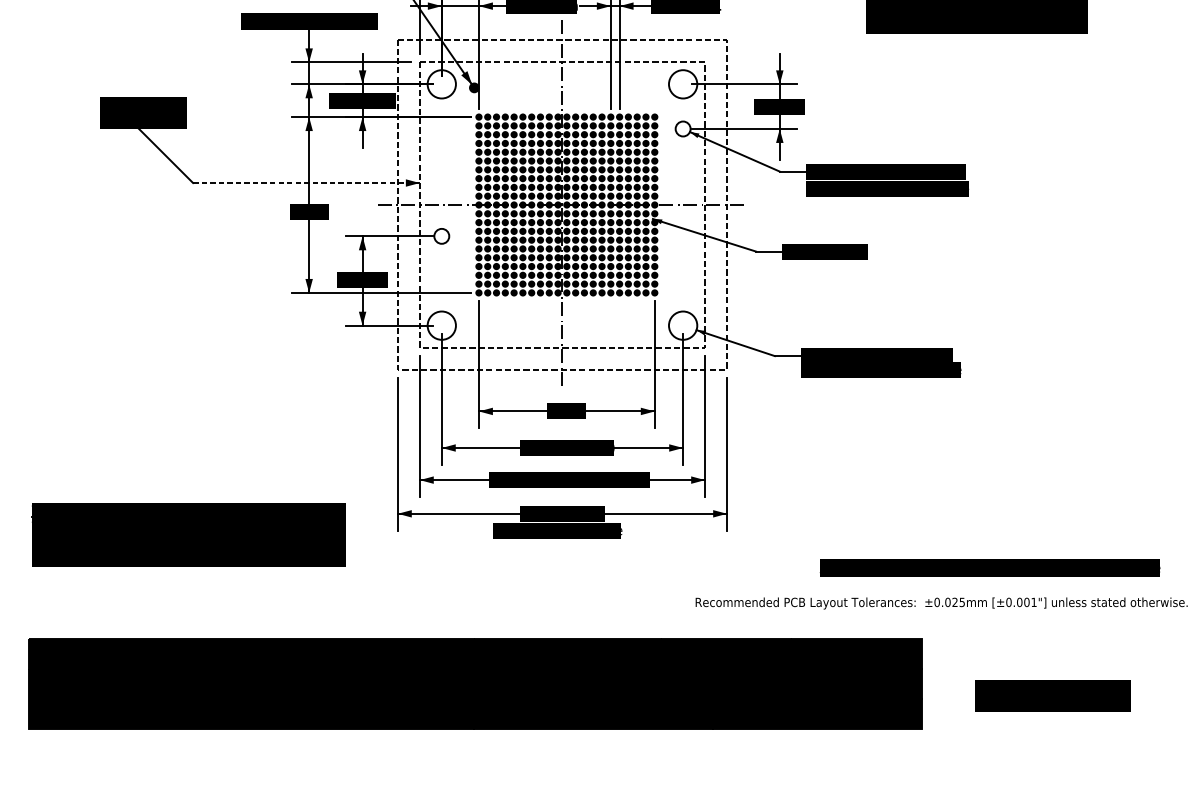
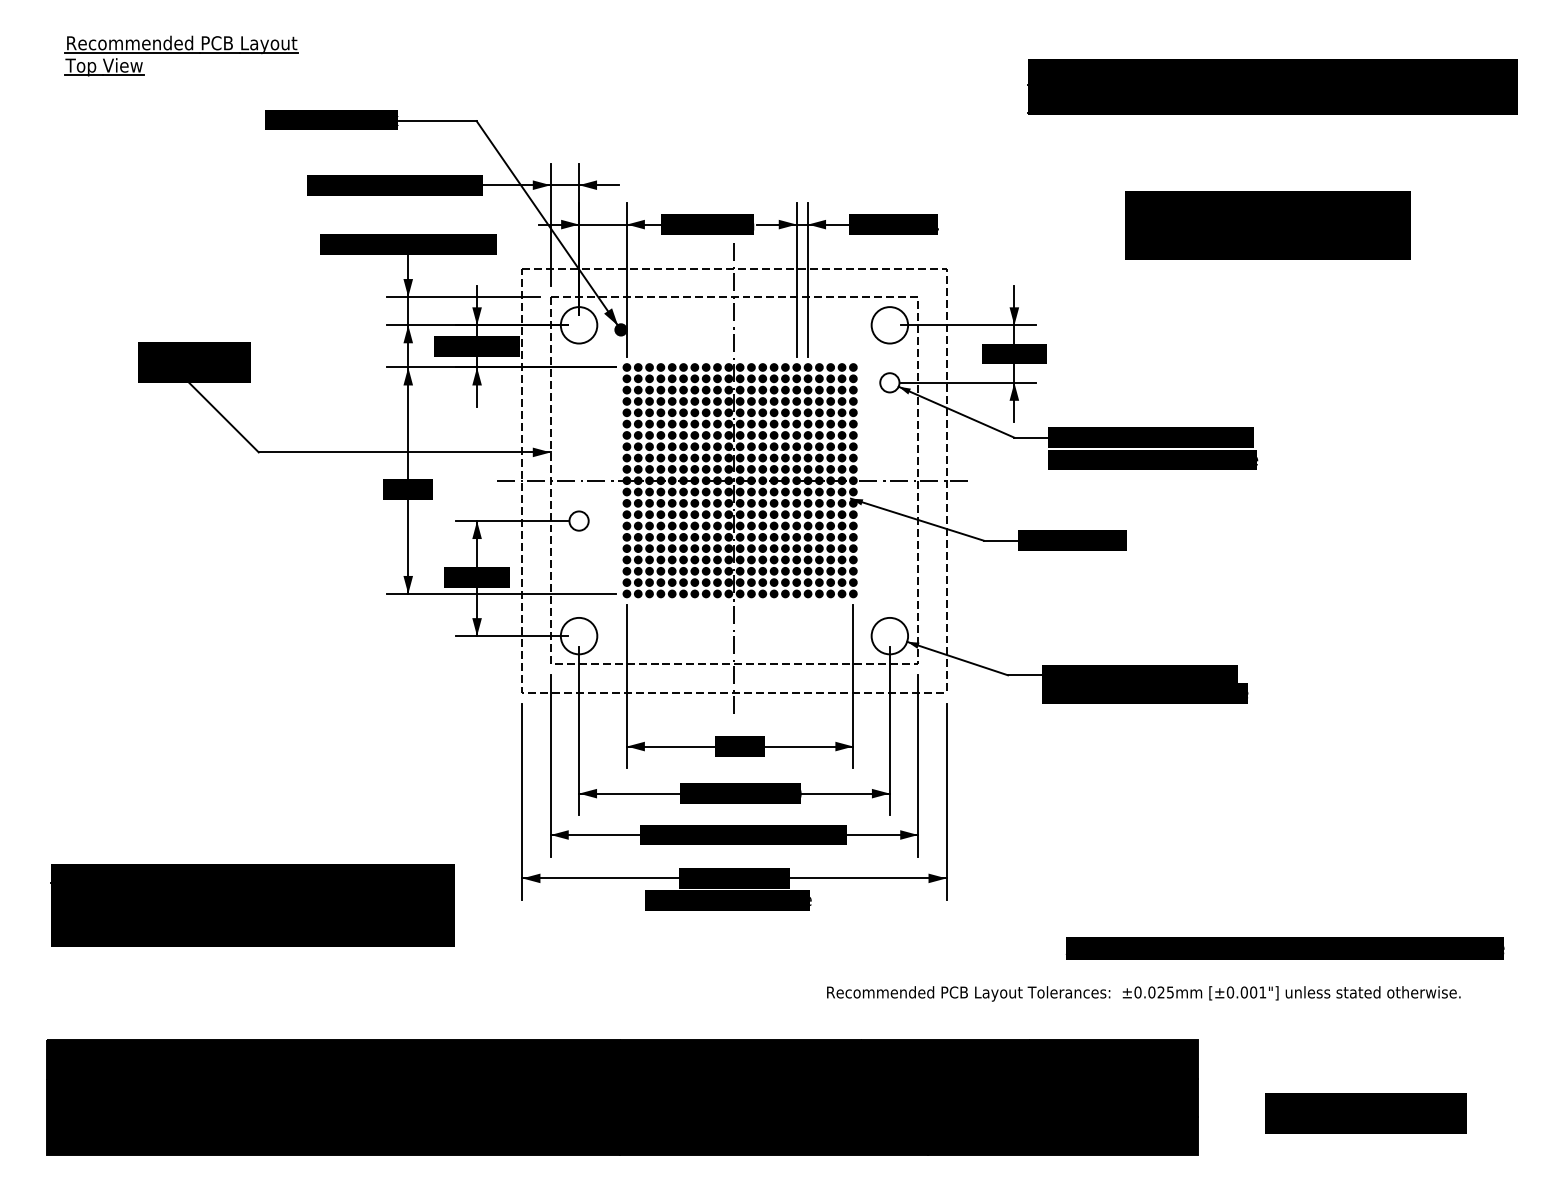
line: (306, 183) -> (404, 452), dashed -> solid
text: (941, 603) -> (1143, 993), moved

